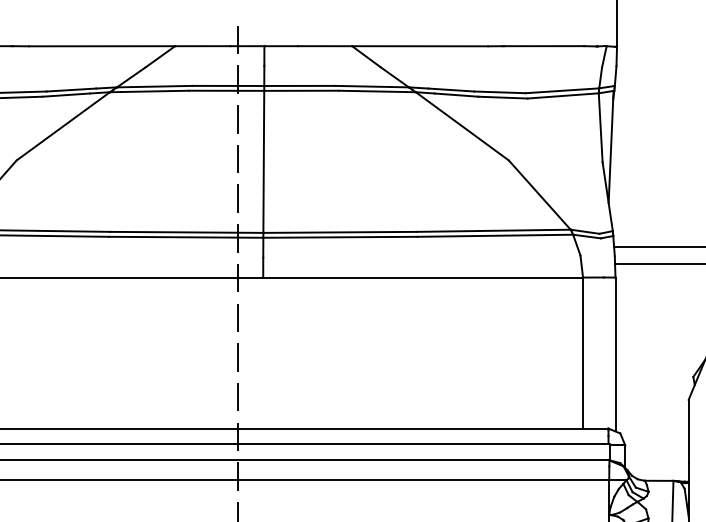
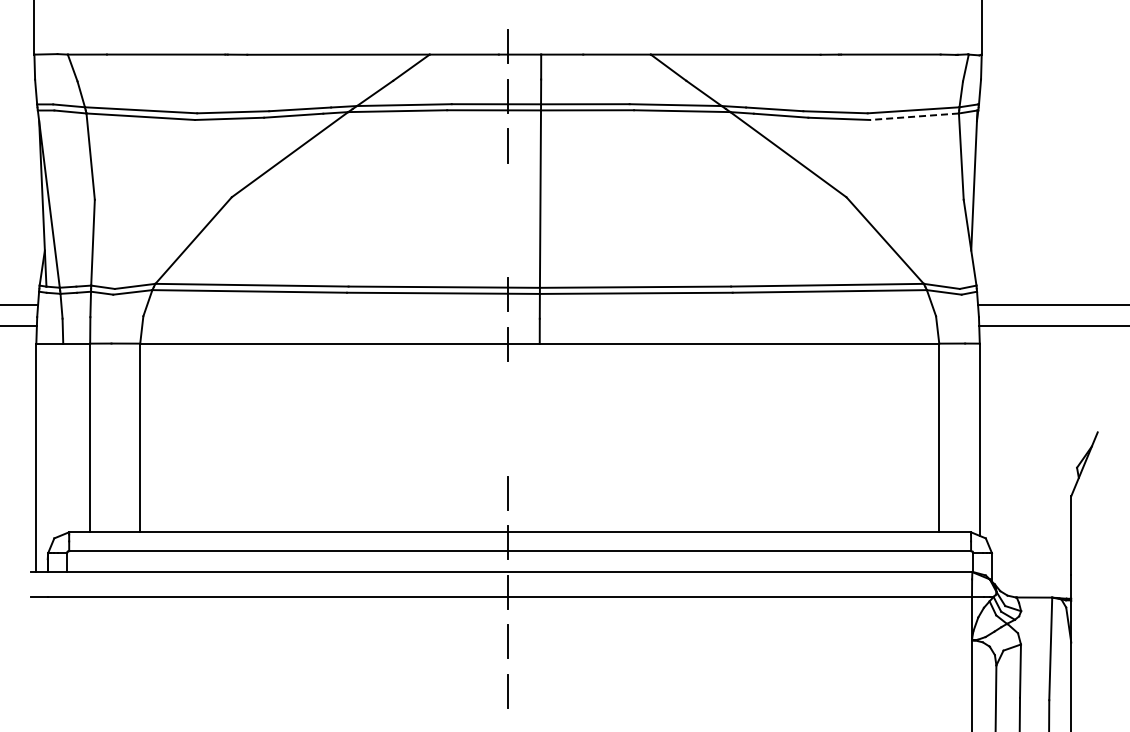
line: (563, 95) -> (914, 116), solid -> dashed
line: (238, 158) -> (508, 195), removed
line: (238, 198) -> (508, 244), removed
line: (237, 317) -> (507, 393), removed
line: (237, 357) -> (507, 443), removed

